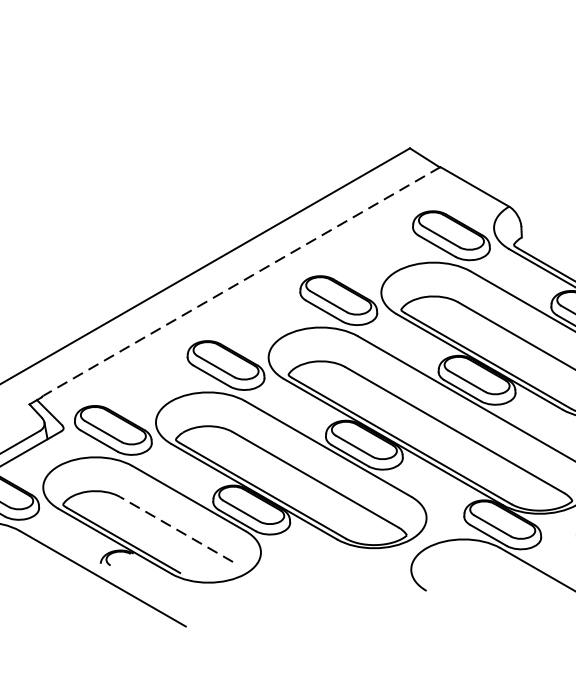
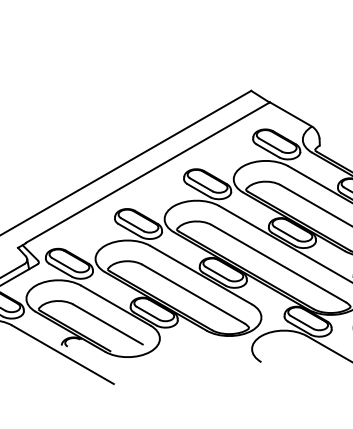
line: (240, 281) -> (147, 172), dashed -> solid
line: (177, 529) -> (108, 324), dashed -> solid

